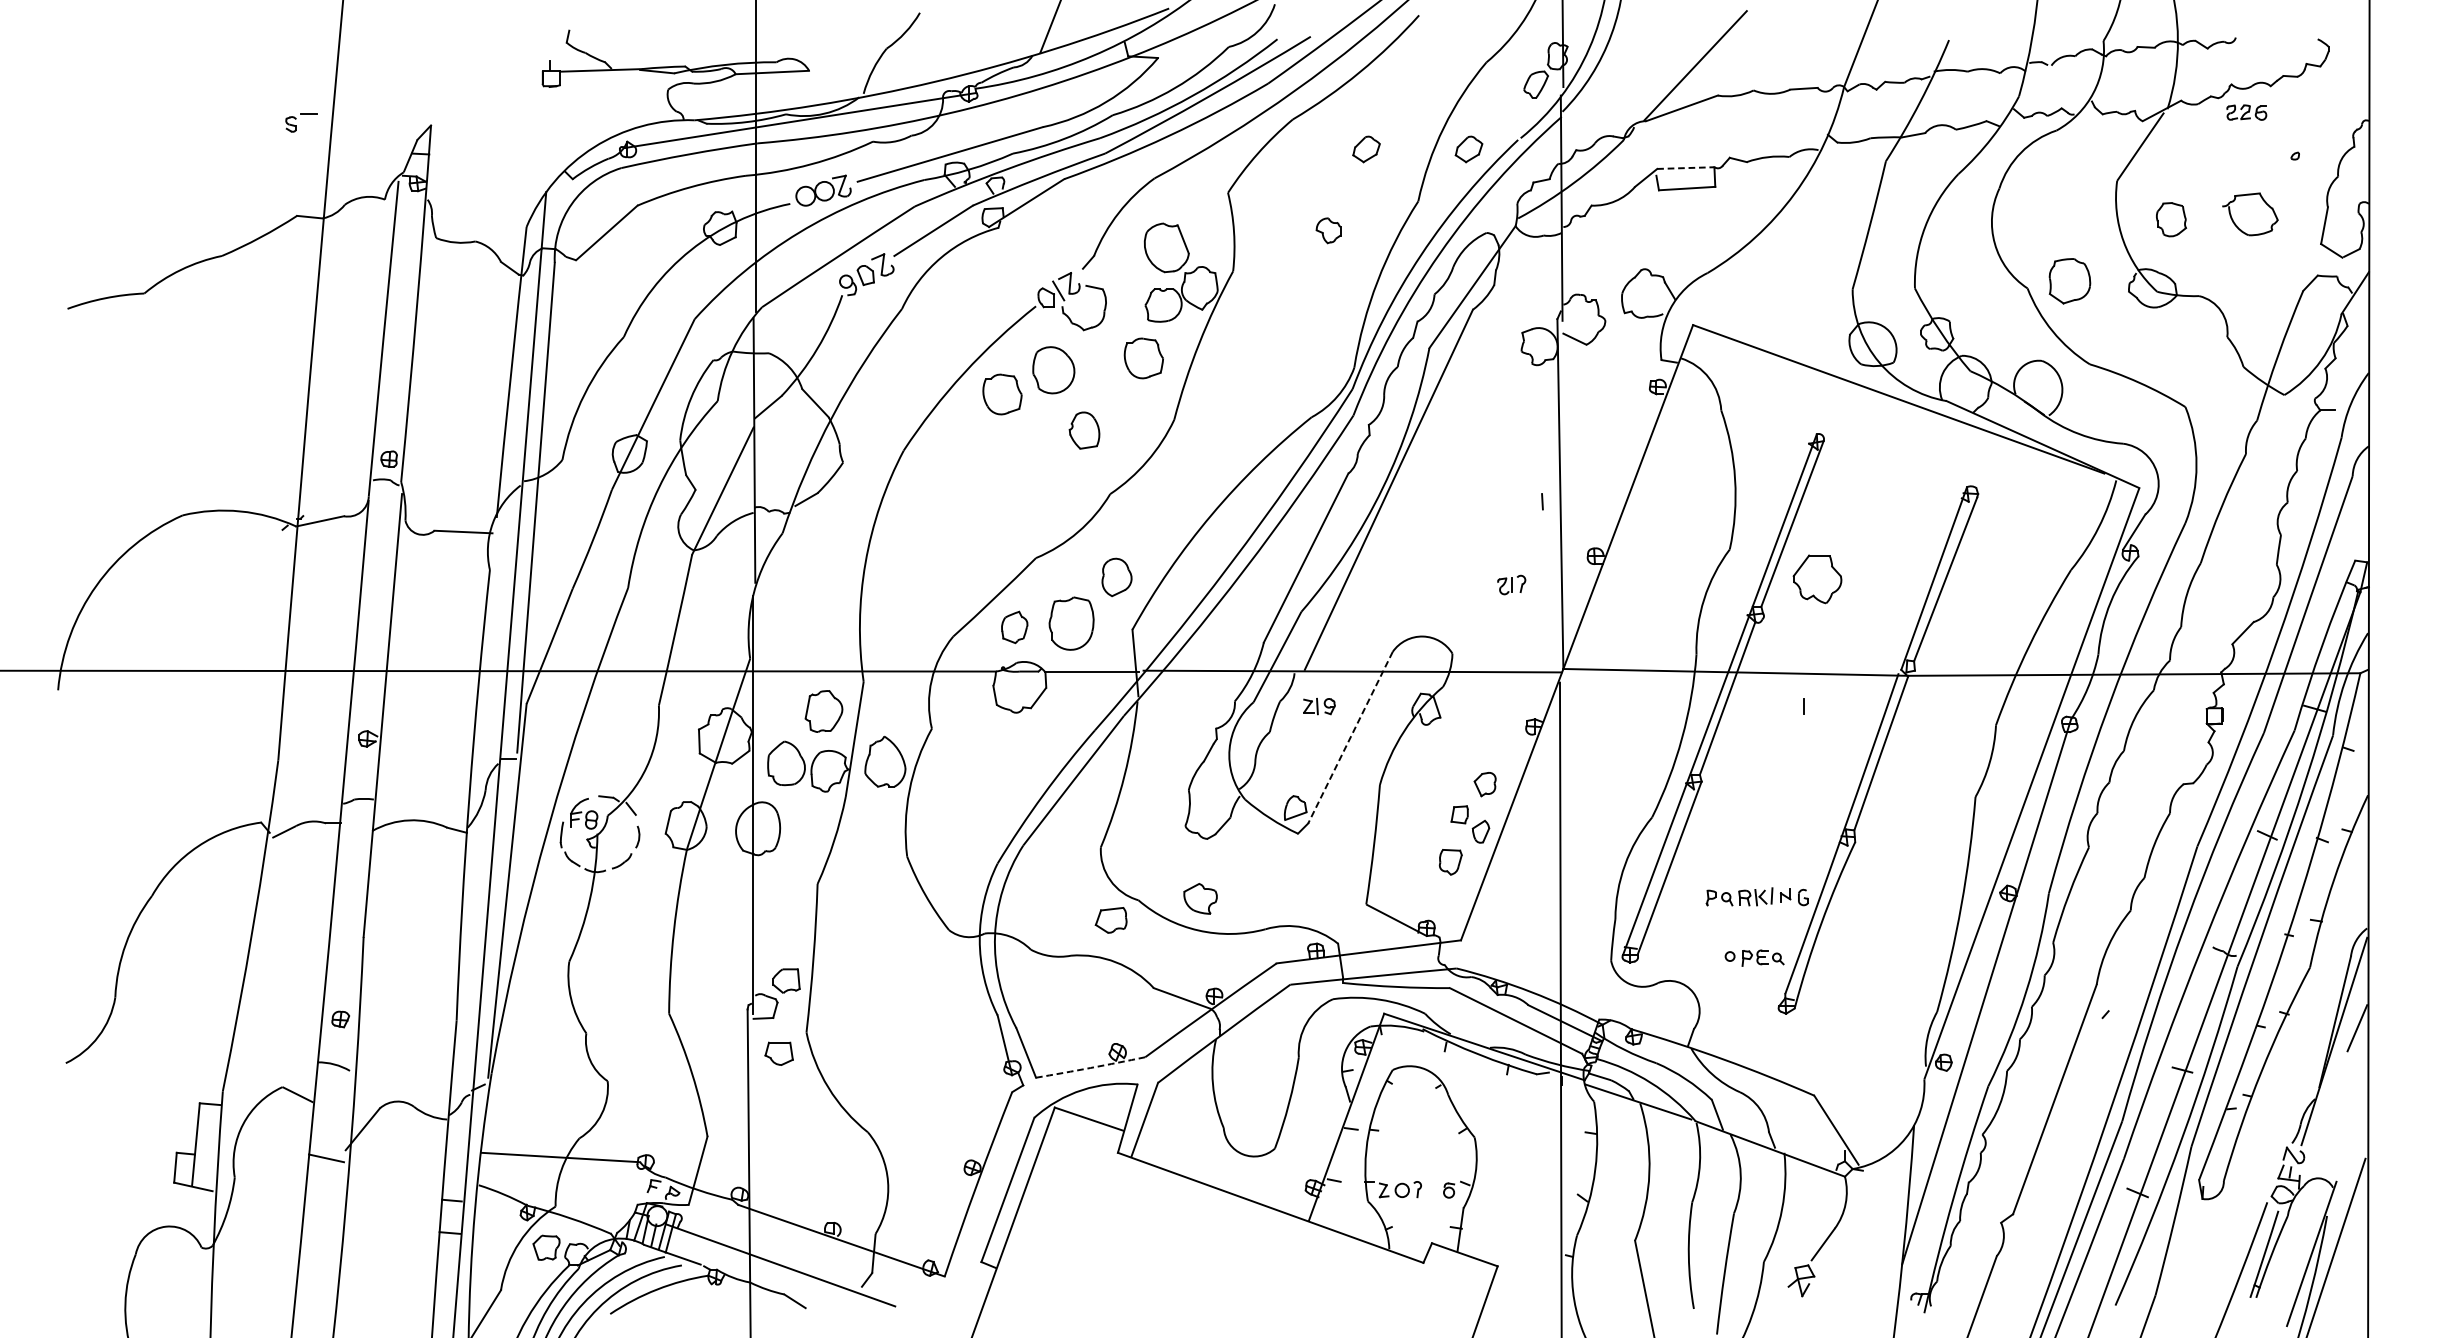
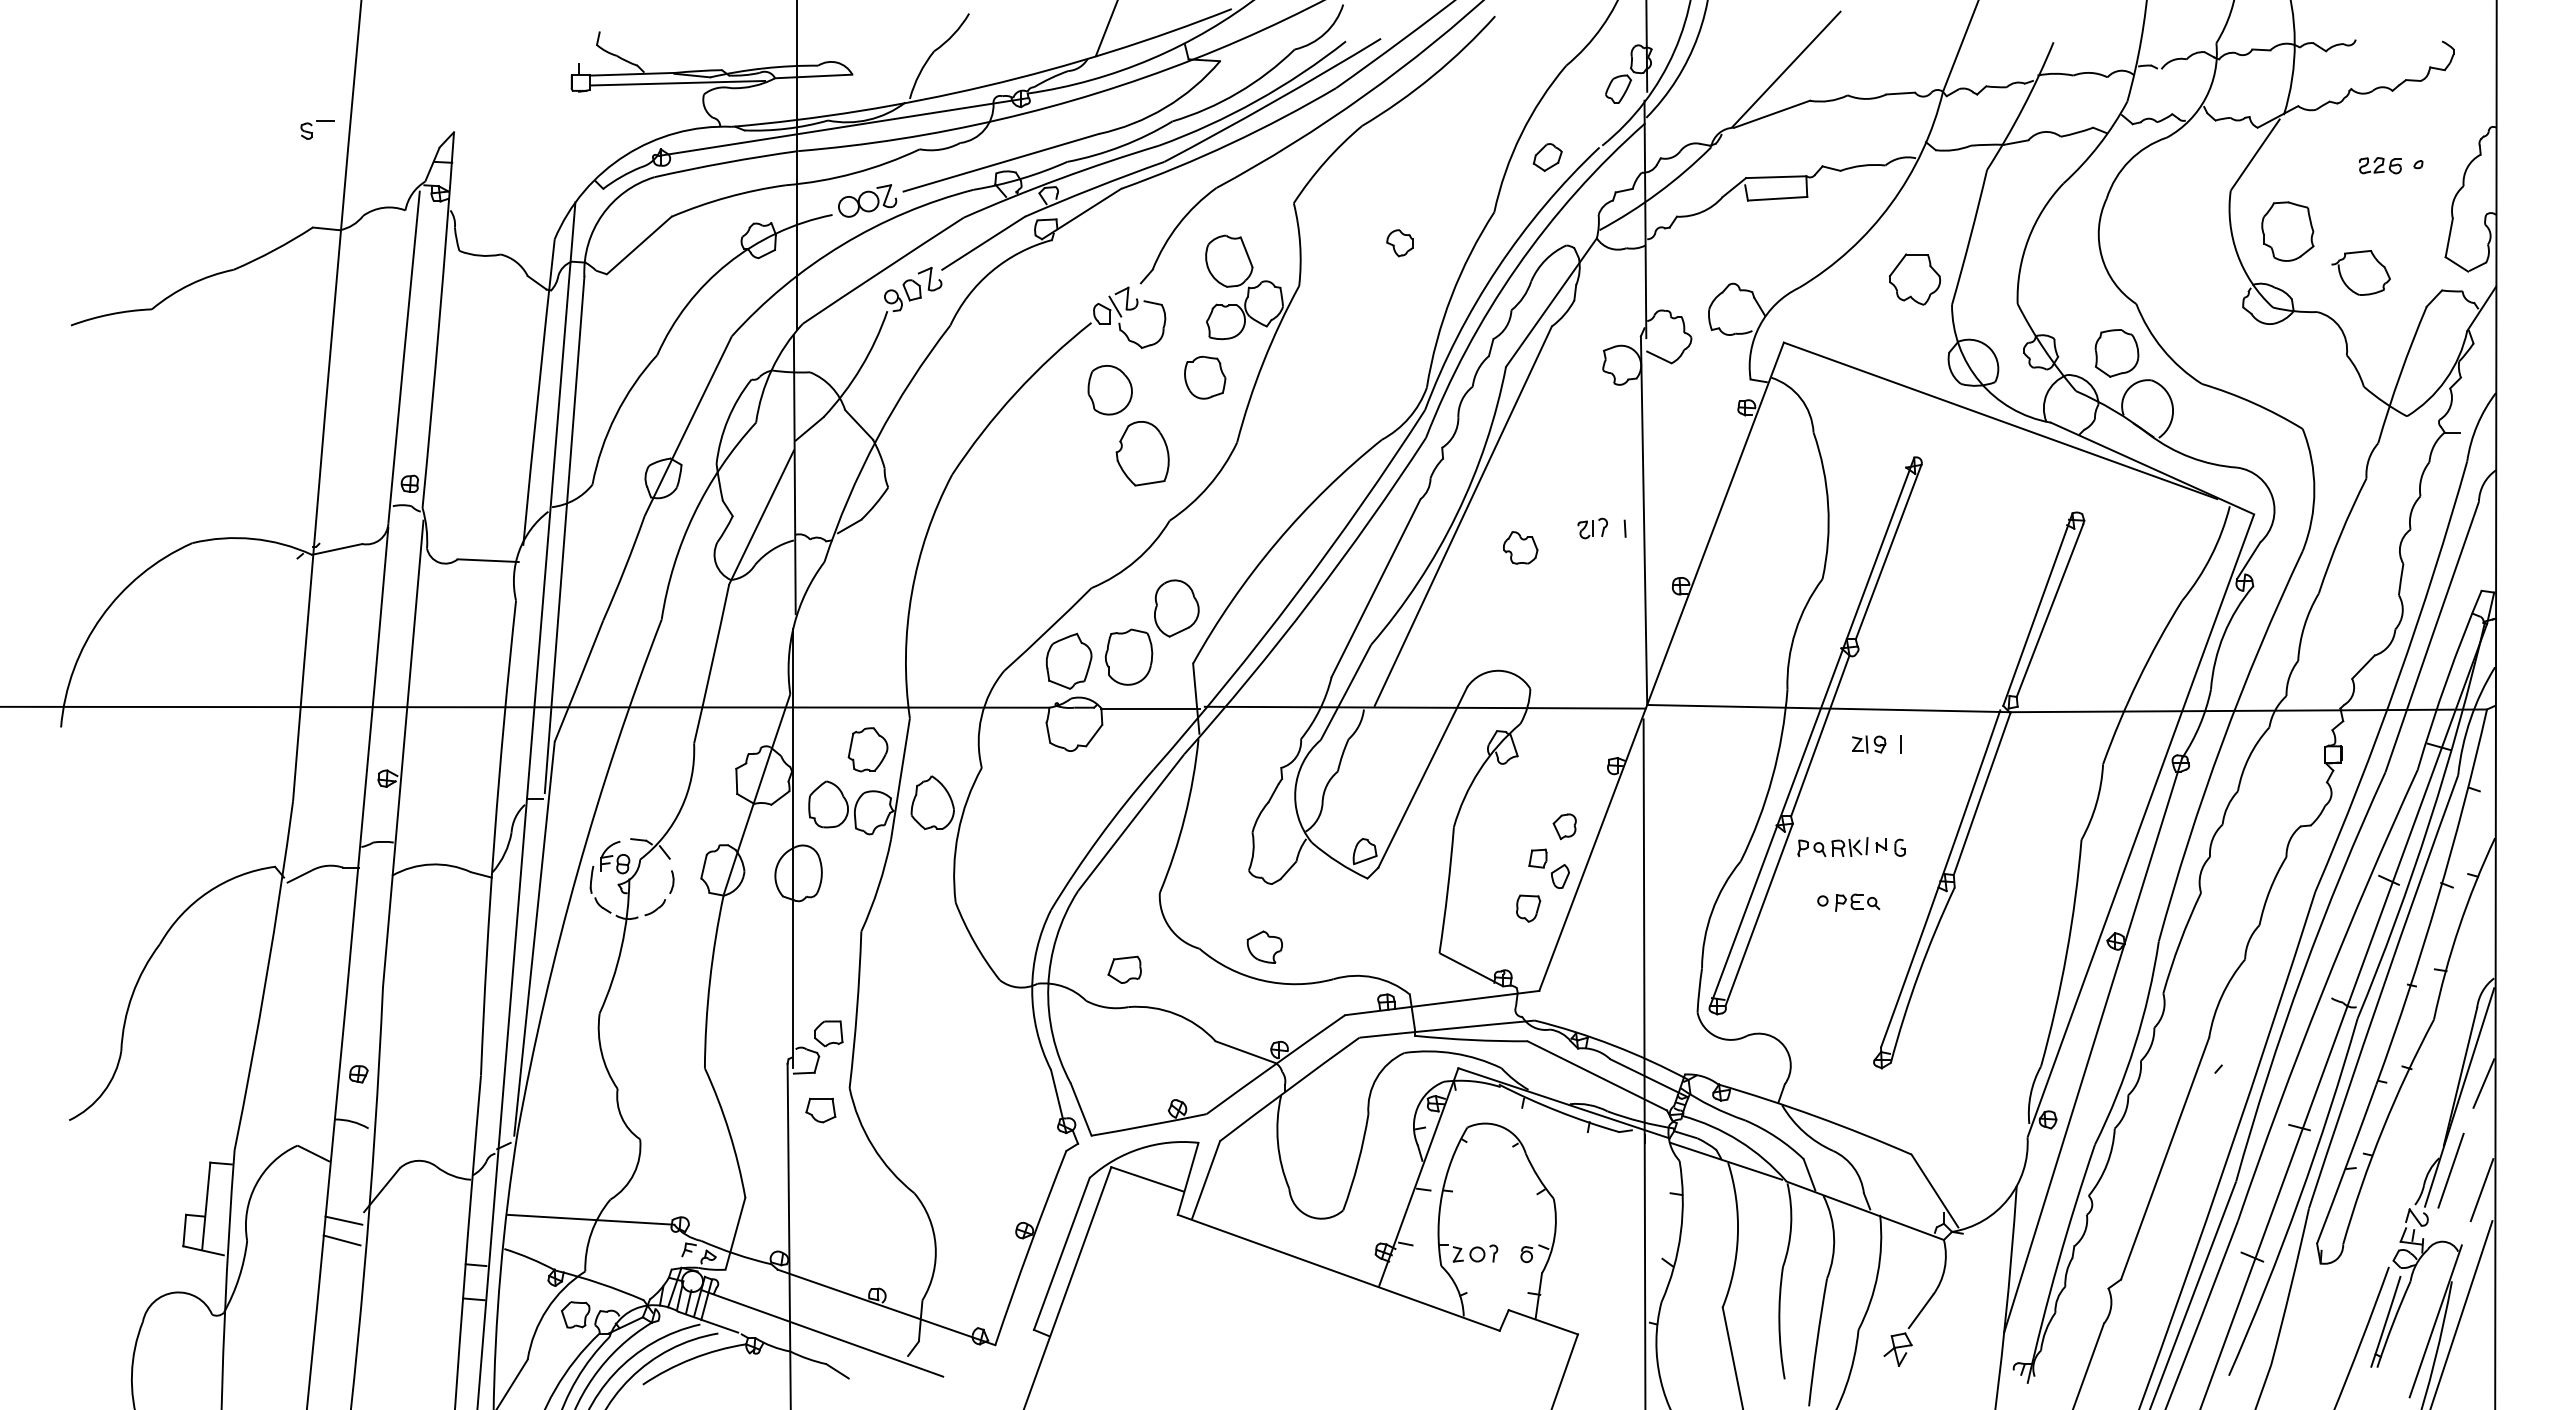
line: (643, 78) -> (677, 82), added
part: (2246, 112) -> (2380, 165), moved
part: (1366, 149) -> (1439, 157), removed
line: (1686, 168) -> (1776, 177), dashed -> solid
part: (2249, 213) -> (2360, 272), moved
part: (2171, 219) -> (2287, 231), size x1.67
part: (2069, 281) -> (2116, 353), moved
part: (1002, 394) -> (1056, 415), removed
part: (1084, 430) -> (1142, 453), size x1.67
part: (1443, 519) -> (1520, 547), added
part: (1116, 577) -> (1176, 608), size x1.43
part: (1817, 579) -> (1915, 279), moved
part: (1511, 585) -> (1592, 528), moved
part: (1014, 626) -> (1068, 660), size x1.67
part: (1319, 706) -> (1869, 744), moved
line: (1350, 737) -> (1422, 777), dashed -> solid
part: (1757, 896) -> (1851, 846), moved
part: (1110, 920) -> (1124, 969), moved
part: (1754, 957) -> (1848, 902), moved
arc: (1091, 1068) -> (1149, 1125), dashed -> solid
line: (2325, 1110) -> (2450, 1170), added
line: (2355, 1129) -> (2481, 1190), added
line: (324, 1177) -> (341, 1240), added

